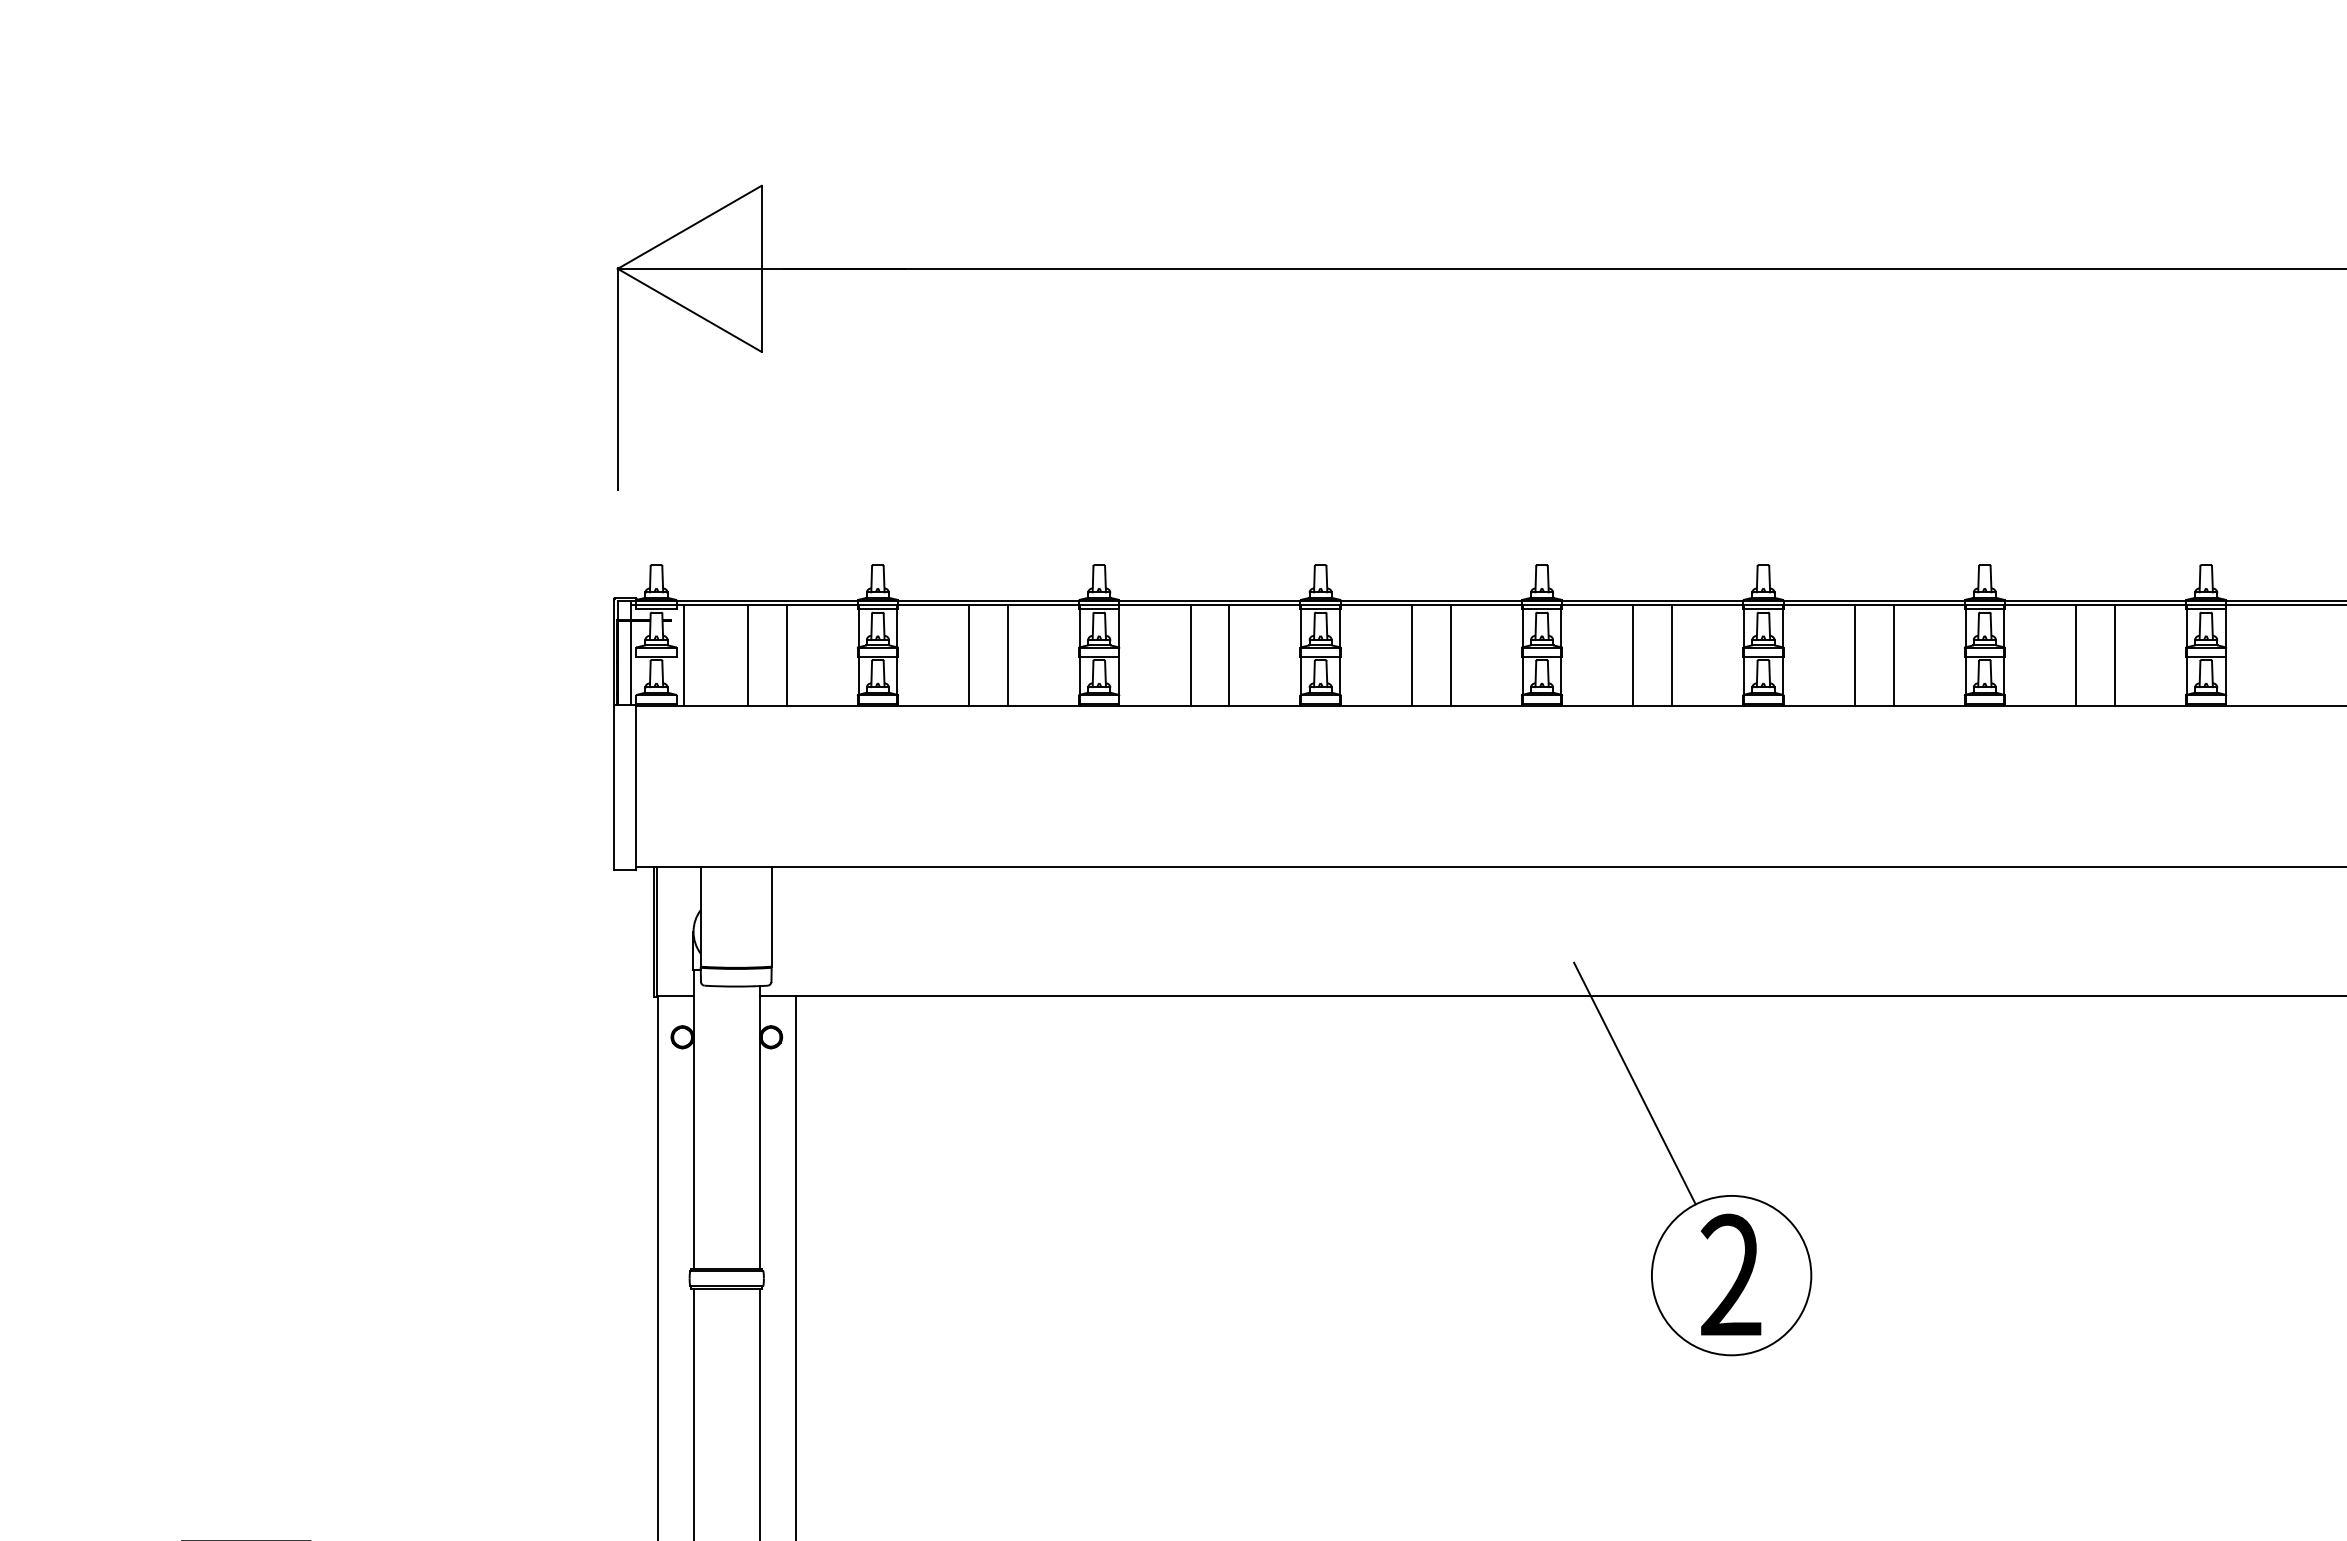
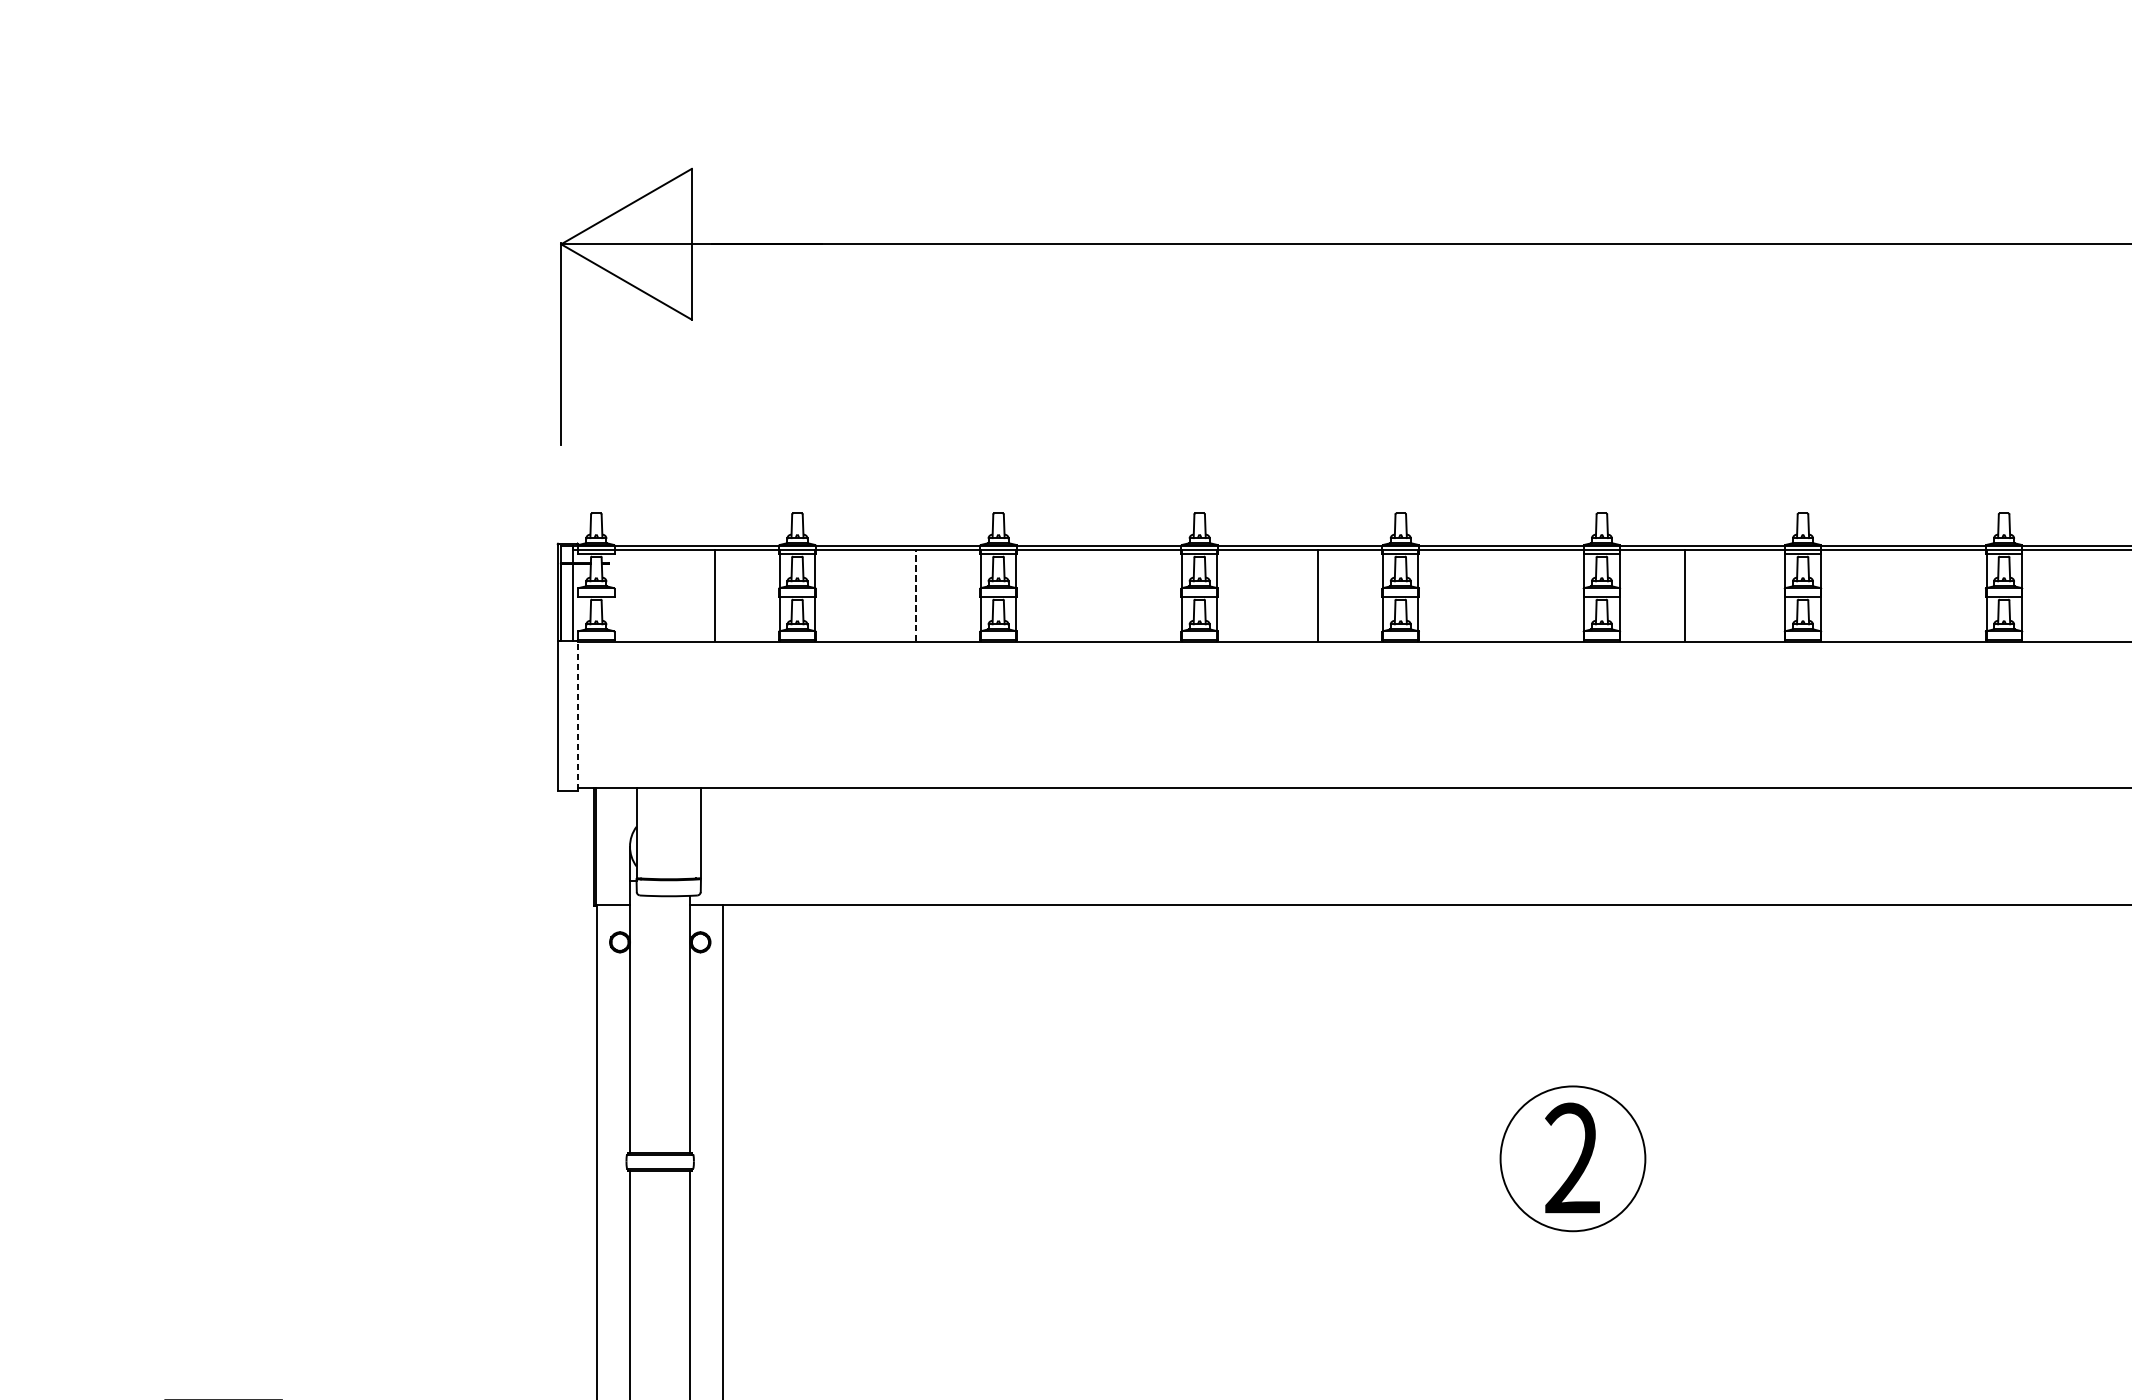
line: (684, 655) -> (621, 595), removed
line: (747, 655) -> (679, 595), removed
line: (969, 655) -> (880, 595), removed
line: (1008, 655) -> (916, 595), solid -> dashed
line: (1190, 655) -> (1081, 595), removed
line: (1229, 655) -> (1116, 595), removed
line: (1412, 655) -> (1283, 595), removed
line: (1633, 655) -> (1483, 595), removed
line: (1672, 655) -> (1519, 595), removed
line: (1893, 655) -> (1720, 595), removed
line: (2076, 655) -> (1886, 595), removed
line: (2114, 655) -> (1920, 595), removed
line: (636, 787) -> (578, 715), solid -> dashed
line: (1634, 1083) -> (1484, 984), removed

